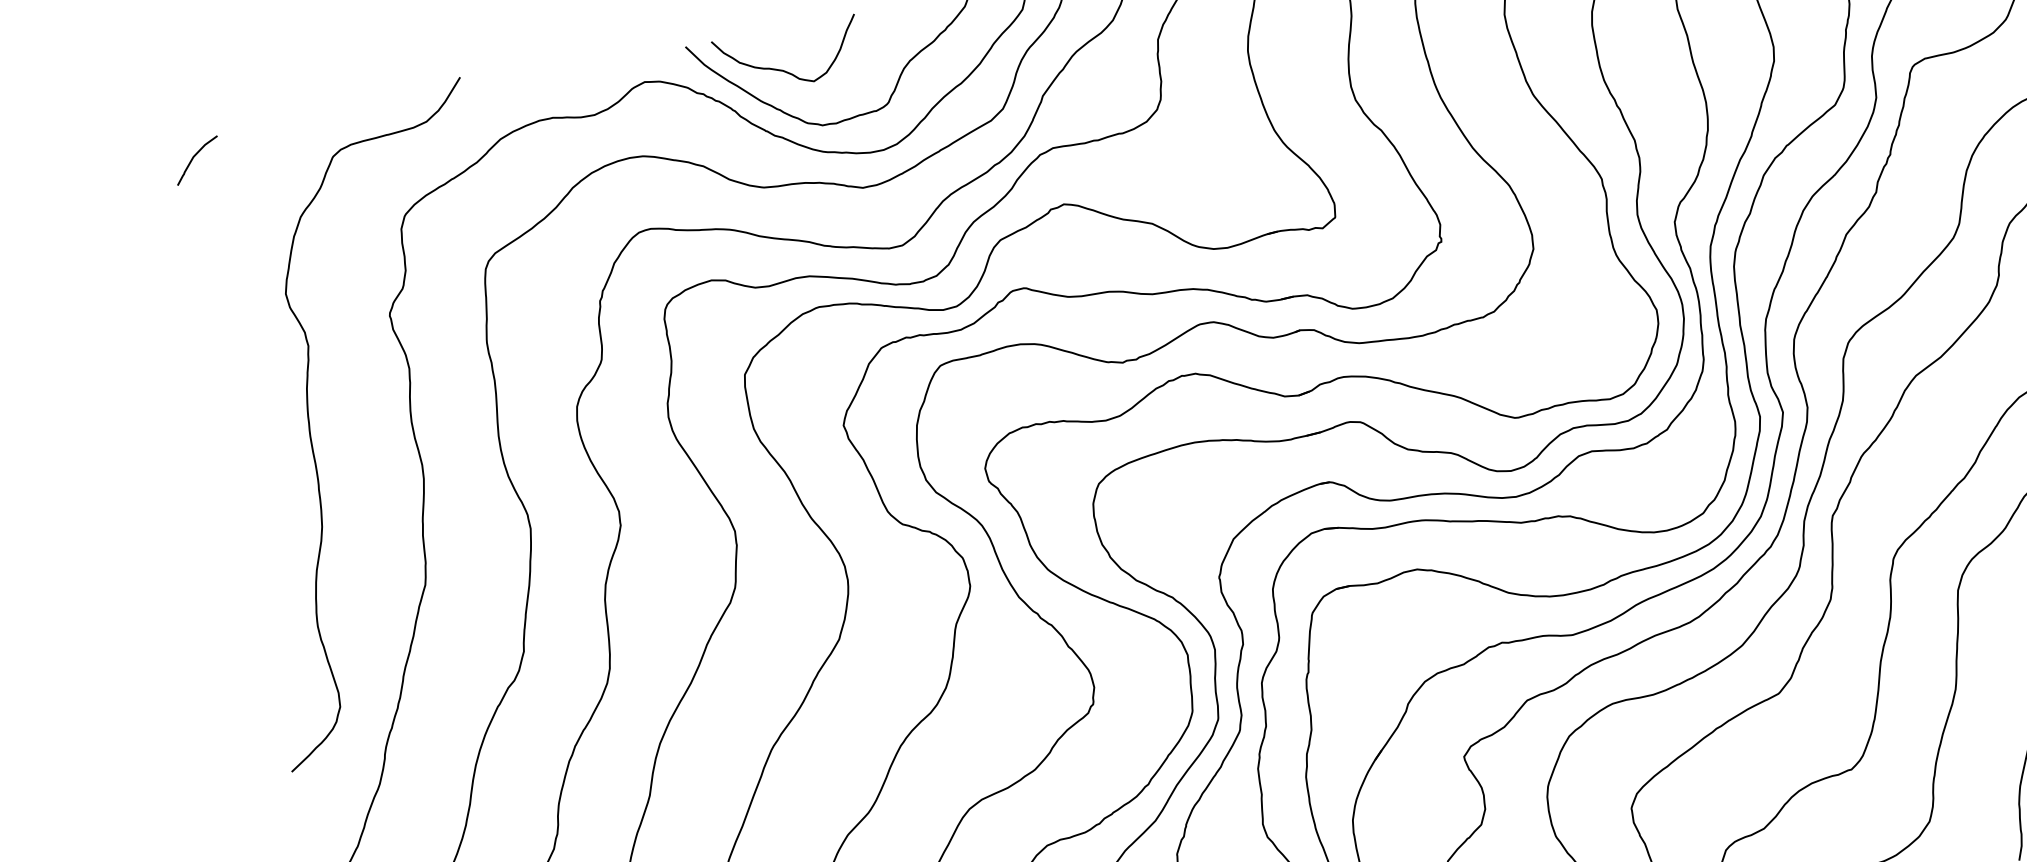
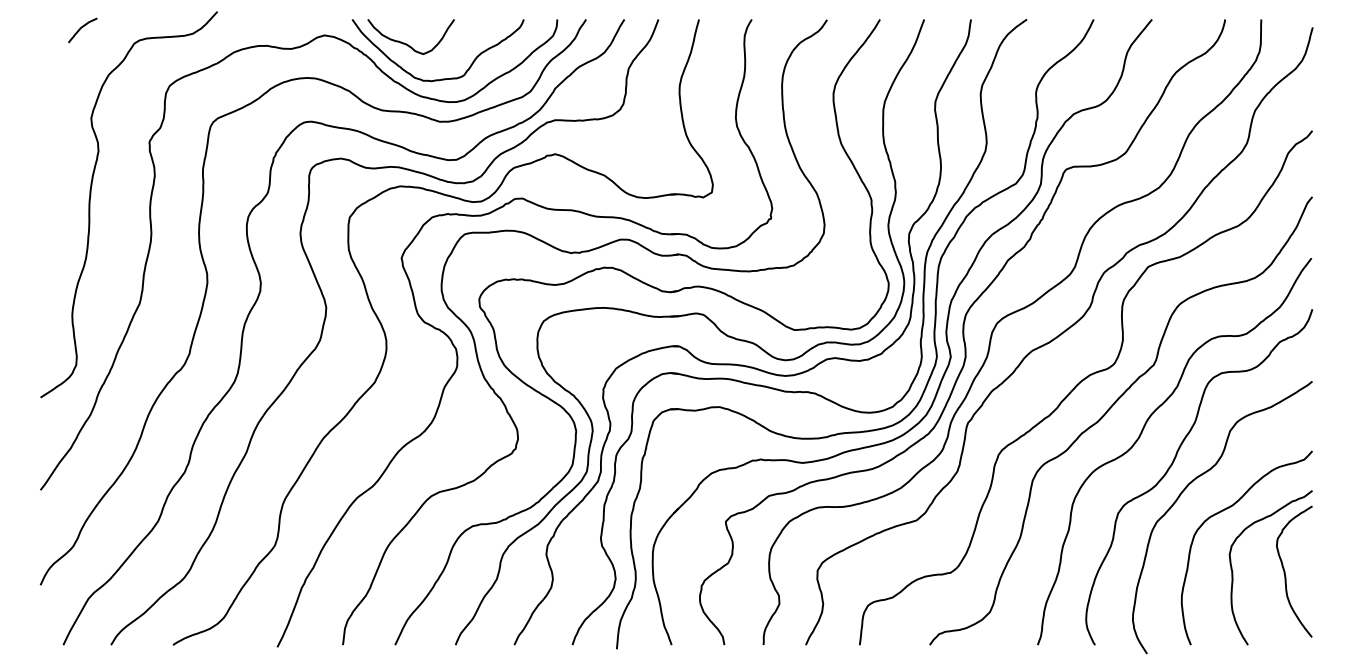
curve: (193, 161) -> (80, 30), moved

